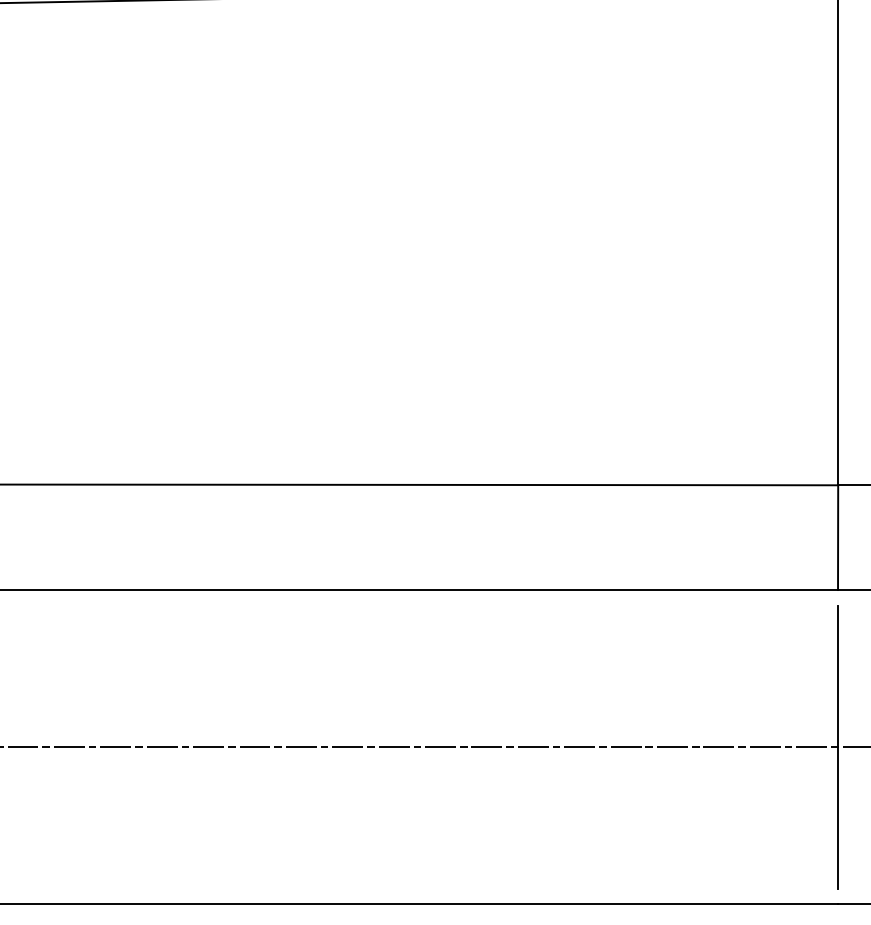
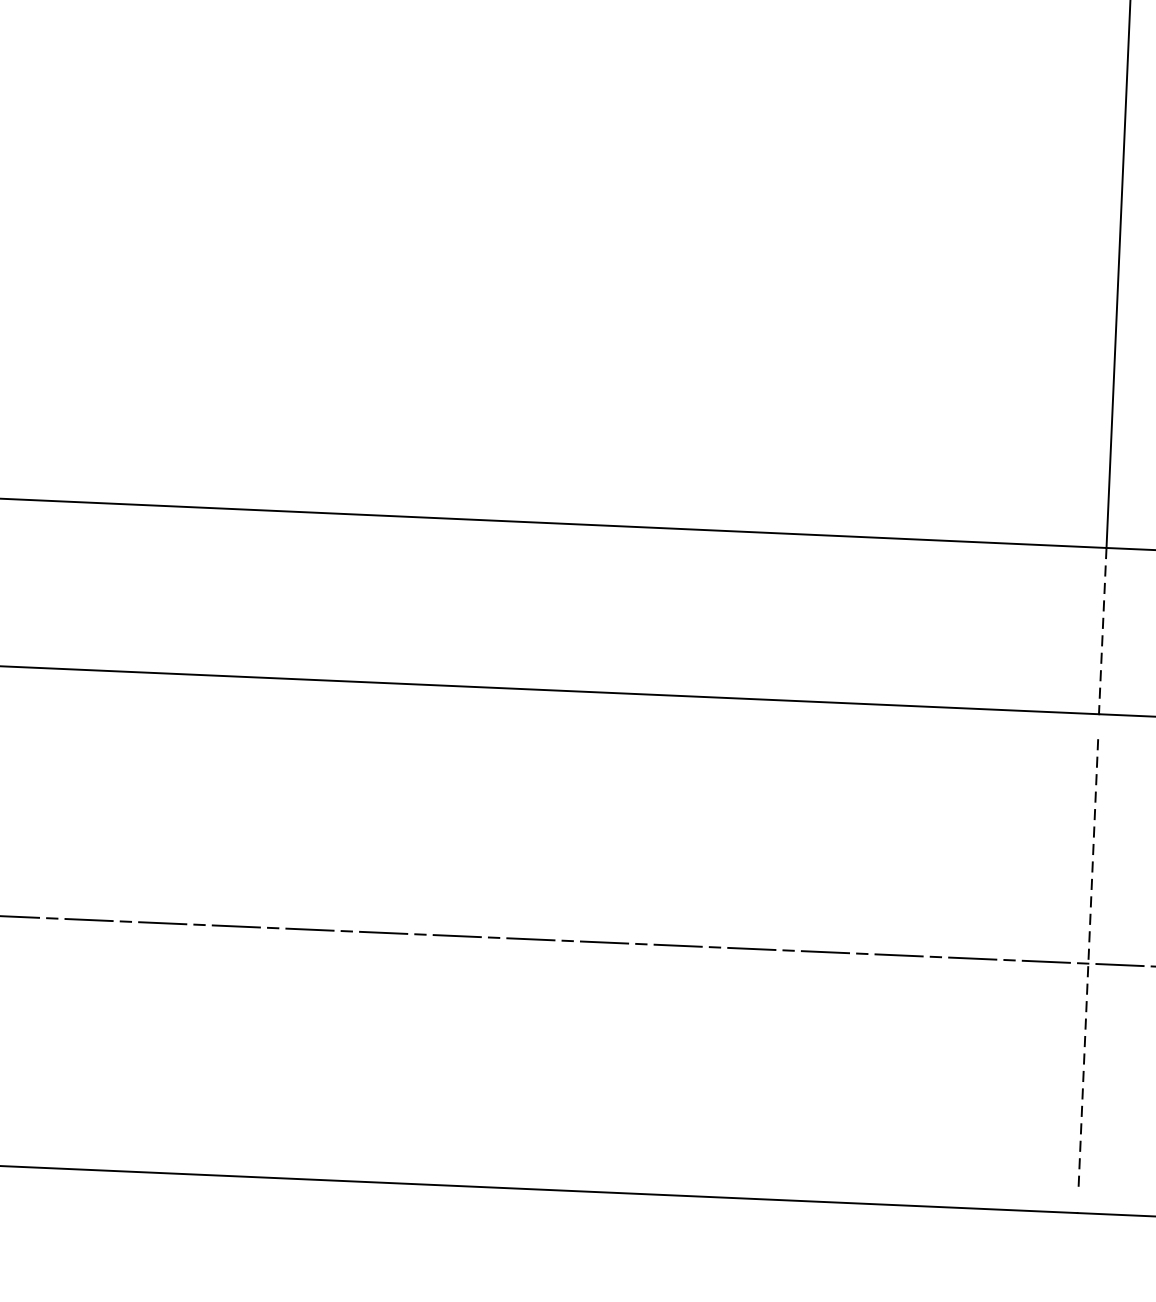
line: (838, 538) -> (1103, 632), solid -> dashed
line: (838, 747) -> (1088, 964), solid -> dashed

